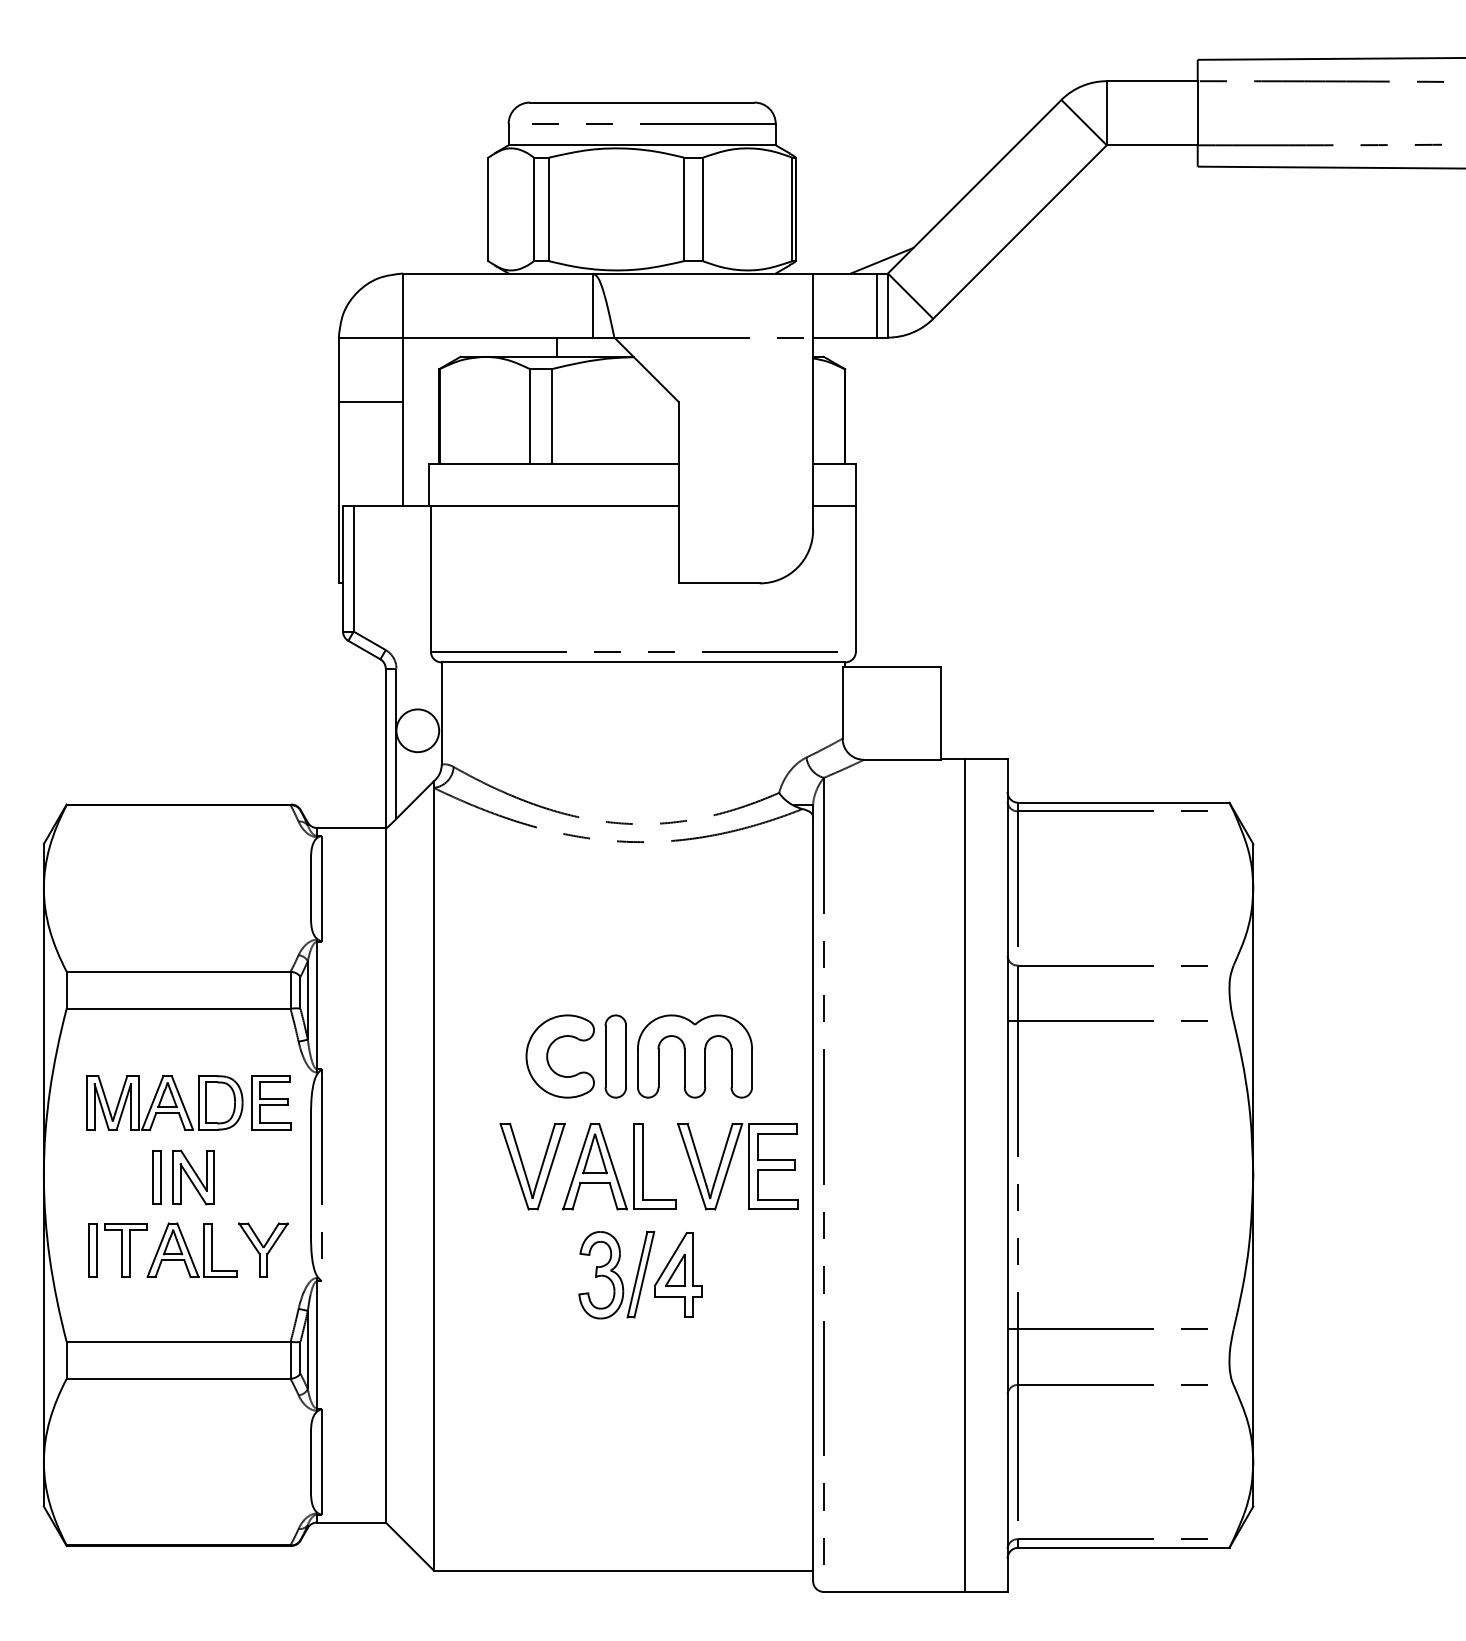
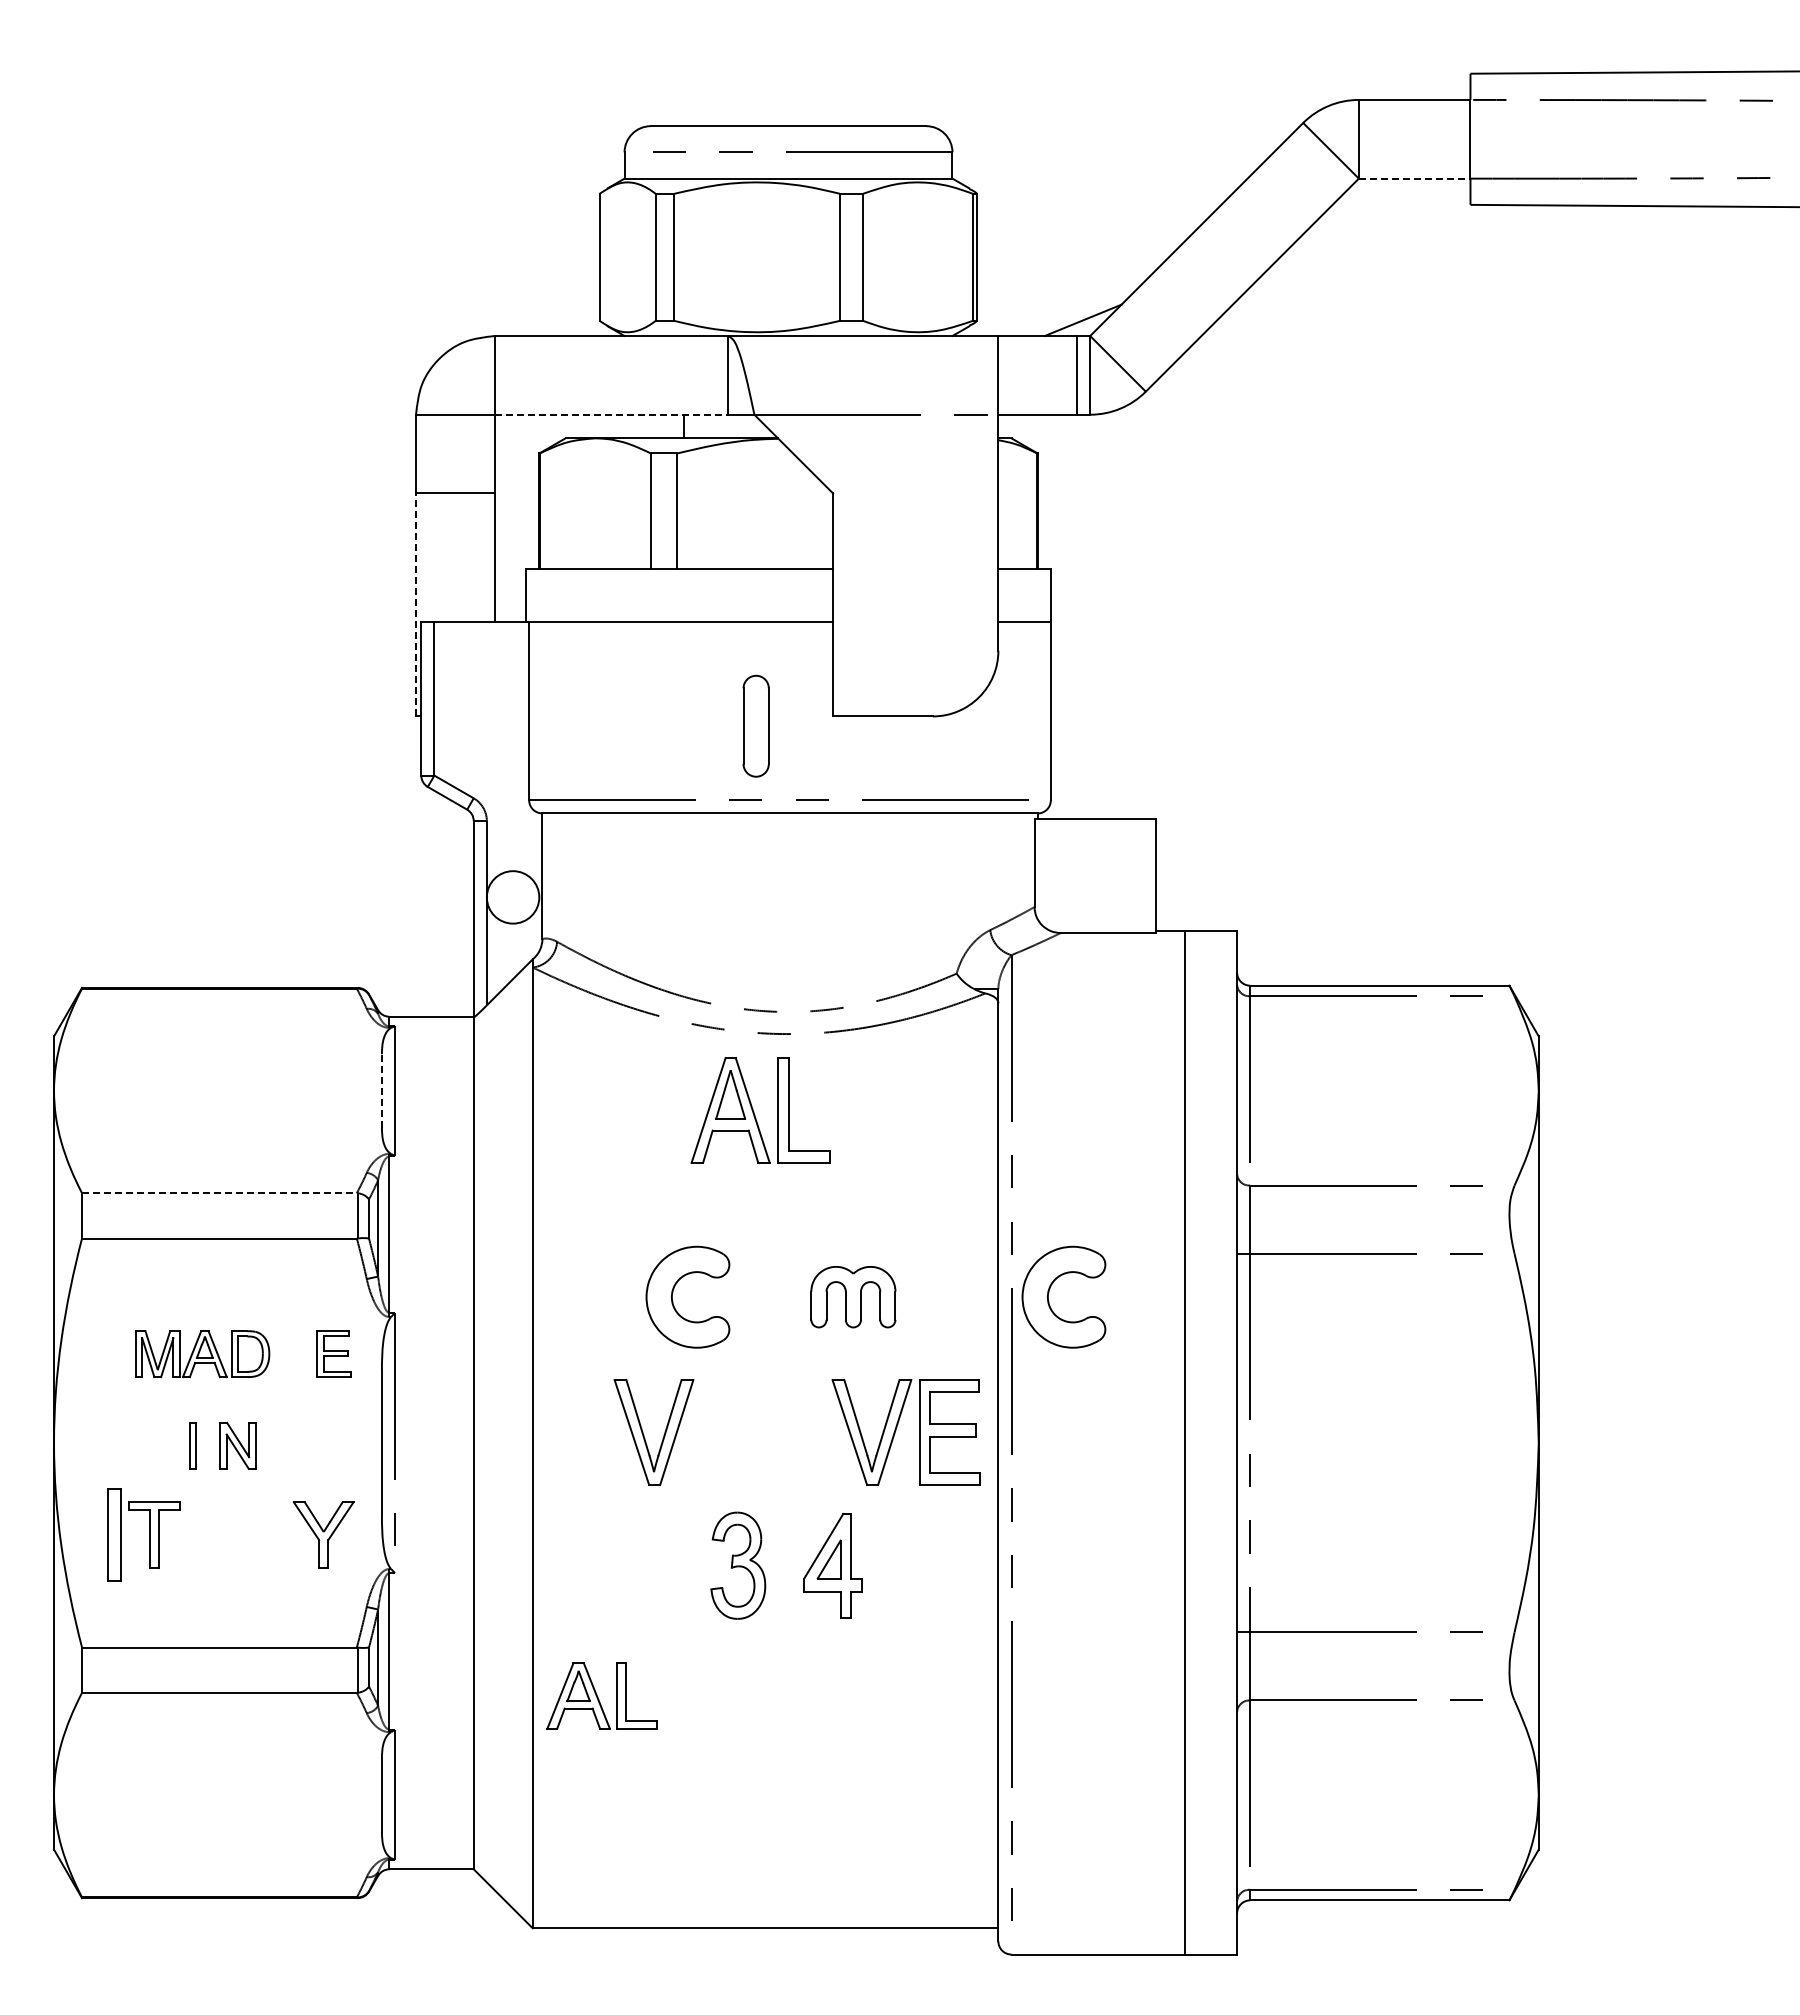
line: (1152, 145) -> (1414, 178), solid -> dashed
line: (497, 337) -> (611, 414), solid -> dashed
line: (339, 492) -> (416, 604), solid -> dashed
line: (310, 888) -> (381, 1090), solid -> dashed
line: (178, 972) -> (219, 1193), solid -> dashed
part: (854, 1053) -> (1049, 1293), added
part: (615, 1055) -> (755, 725), moved
part: (695, 1055) -> (853, 1296), size x0.6
part: (164, 1102) -> (202, 1353), size x0.7
part: (271, 1102) -> (333, 1353), size x0.7
part: (614, 1168) -> (754, 1112), moved
part: (156, 1177) -> (192, 1445), size x0.7
part: (193, 1177) -> (237, 1445), size x0.7
part: (93, 1249) -> (114, 1534), size x1.4
part: (191, 1249) -> (601, 1695), moved
part: (640, 1274) -> (786, 1564), removed

